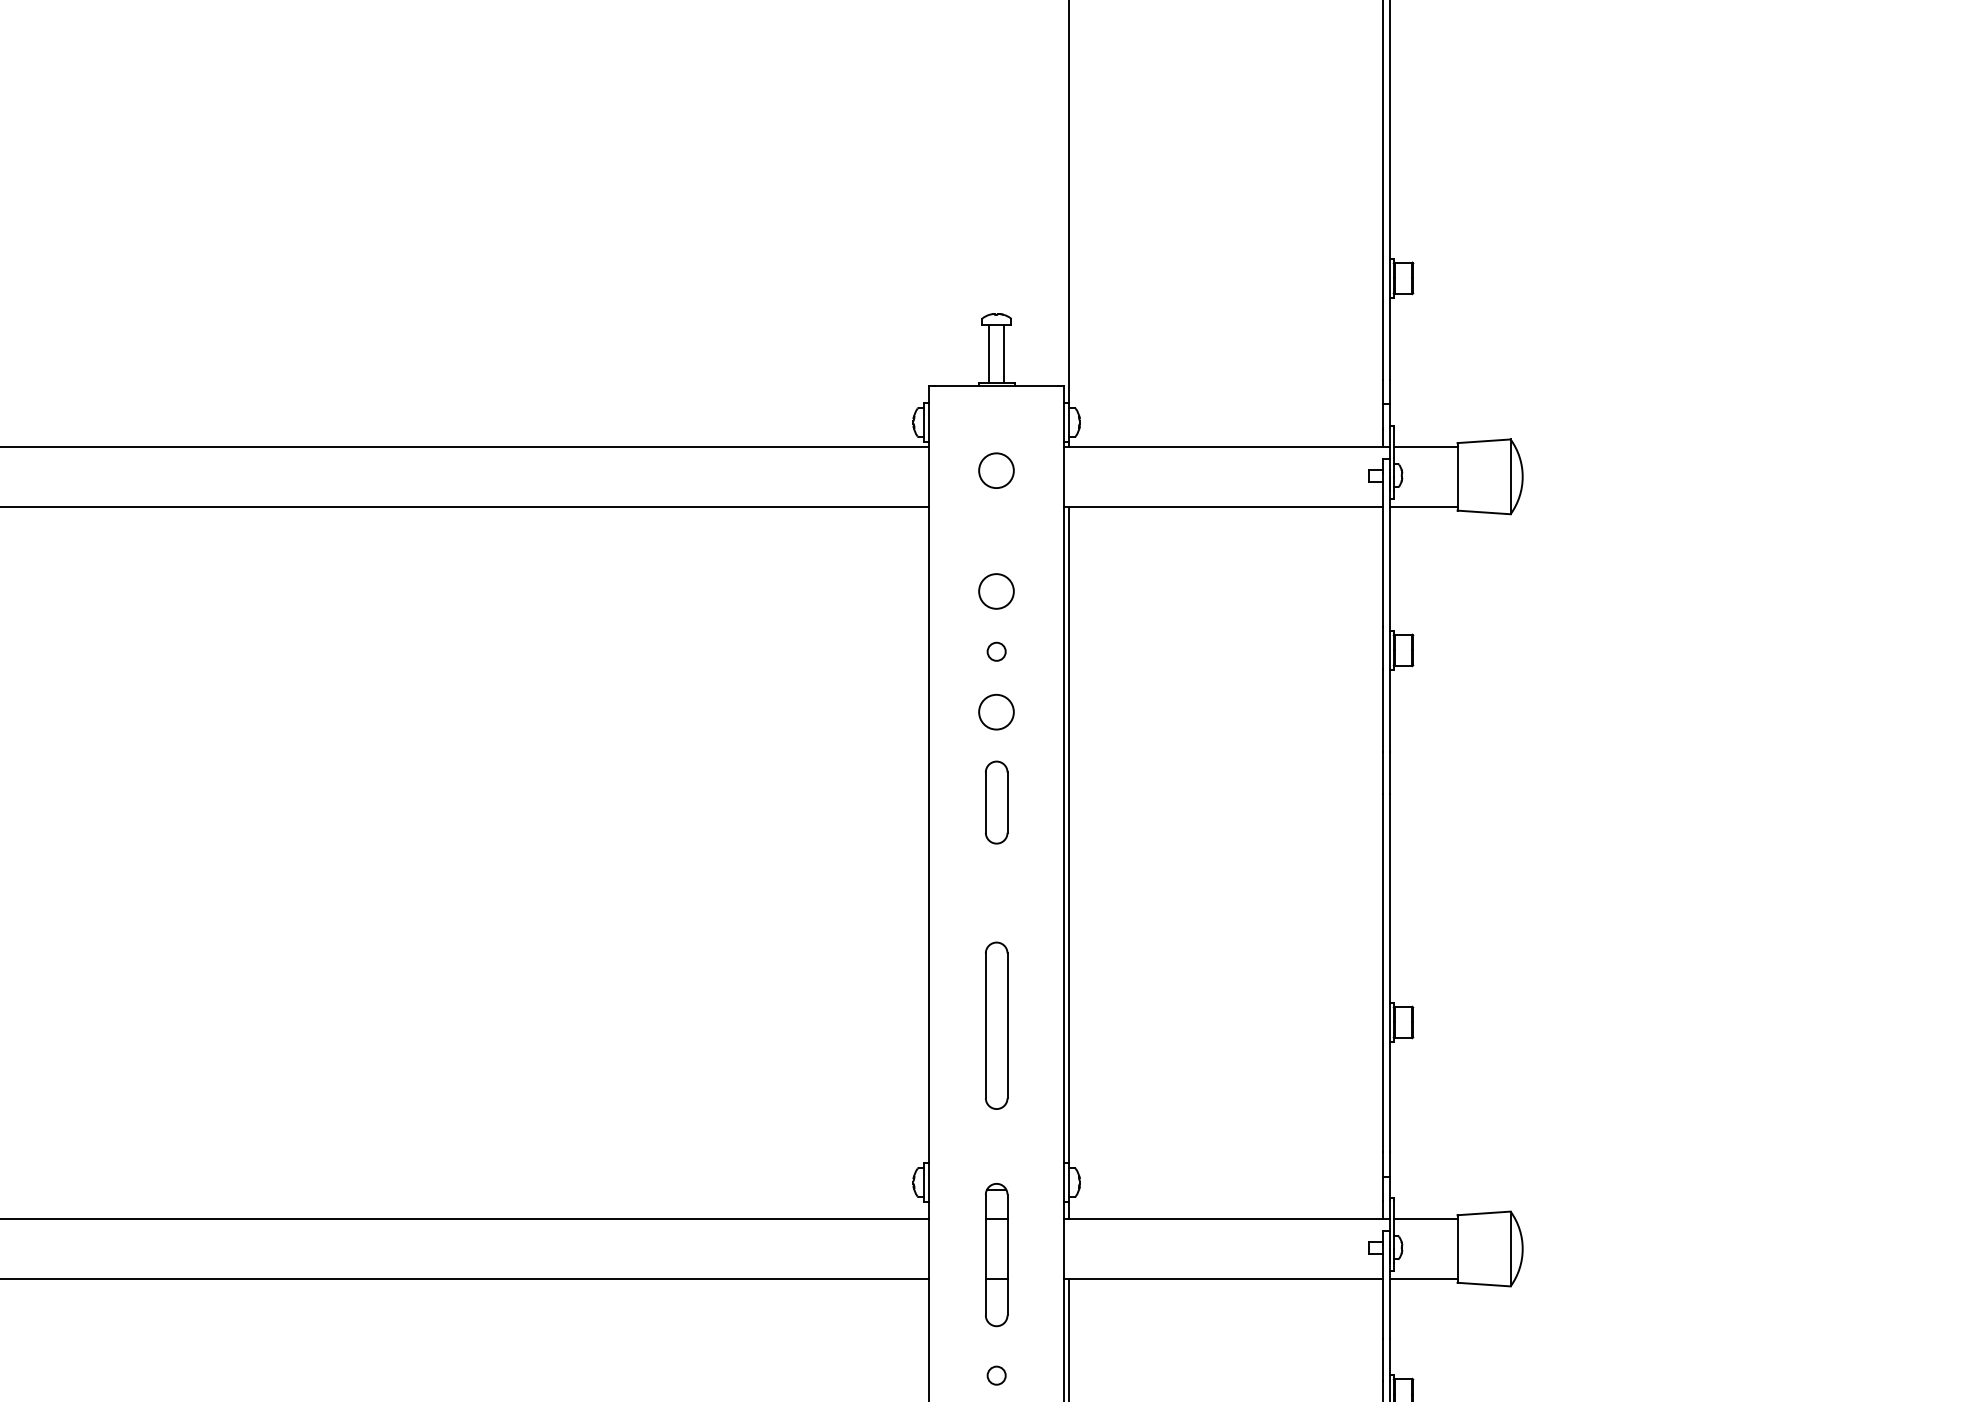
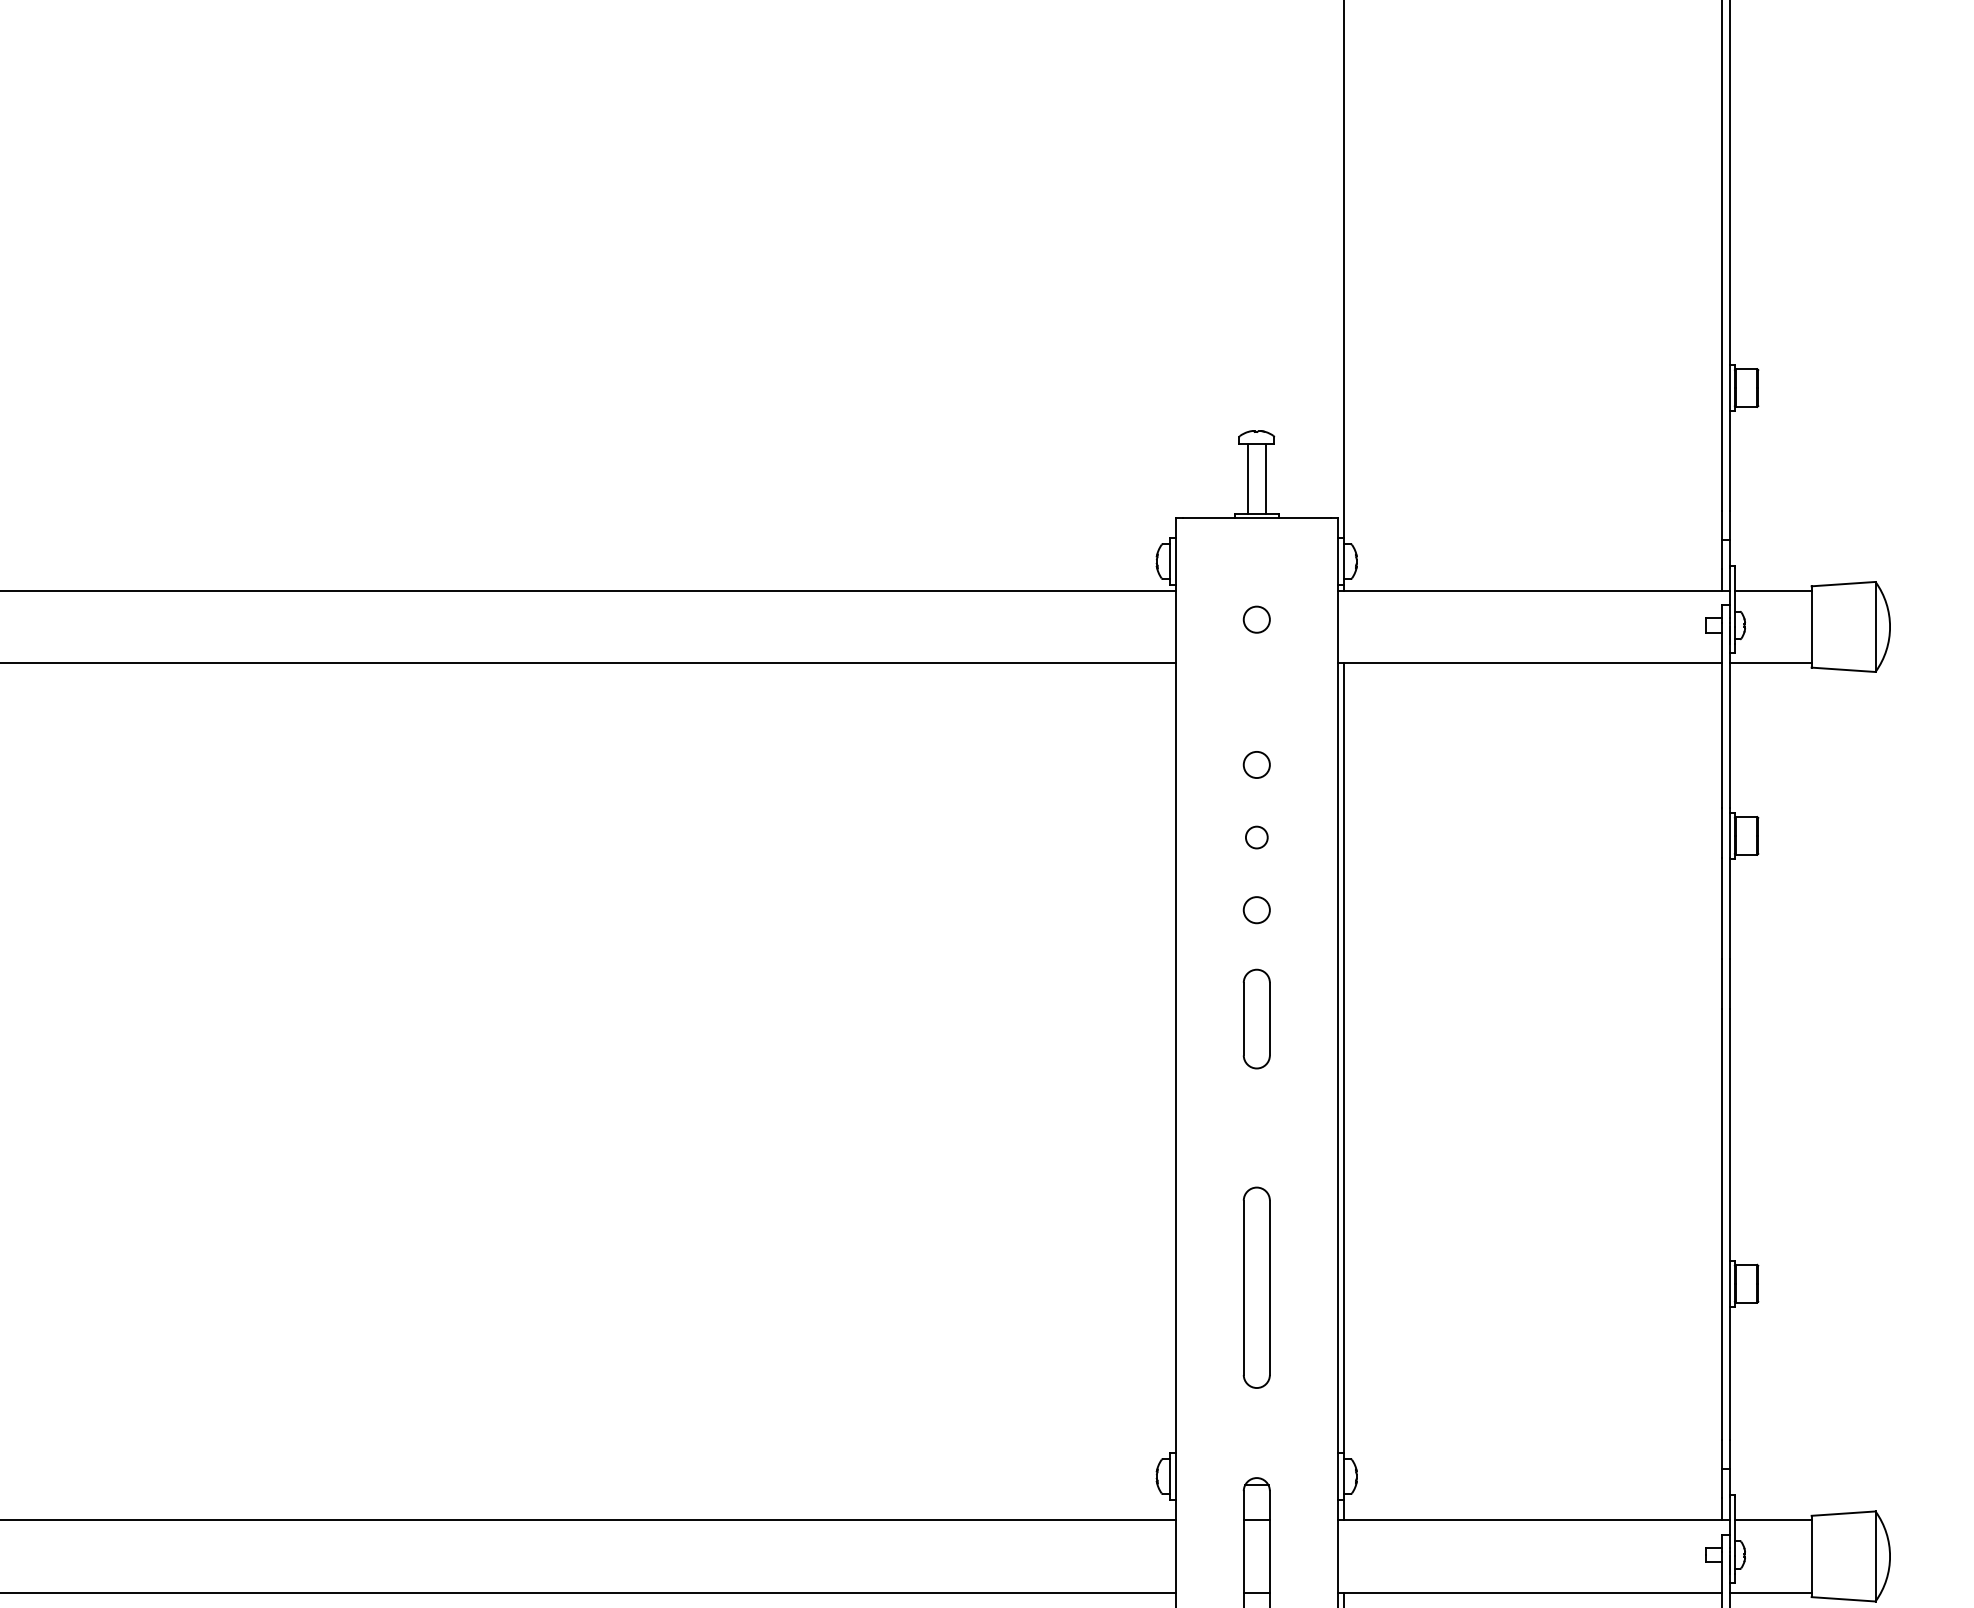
circle: (996, 470) -> (1256, 619), size x0.62
circle: (996, 591) -> (1256, 764), size x0.62
circle: (996, 711) -> (1256, 909), size x0.62

